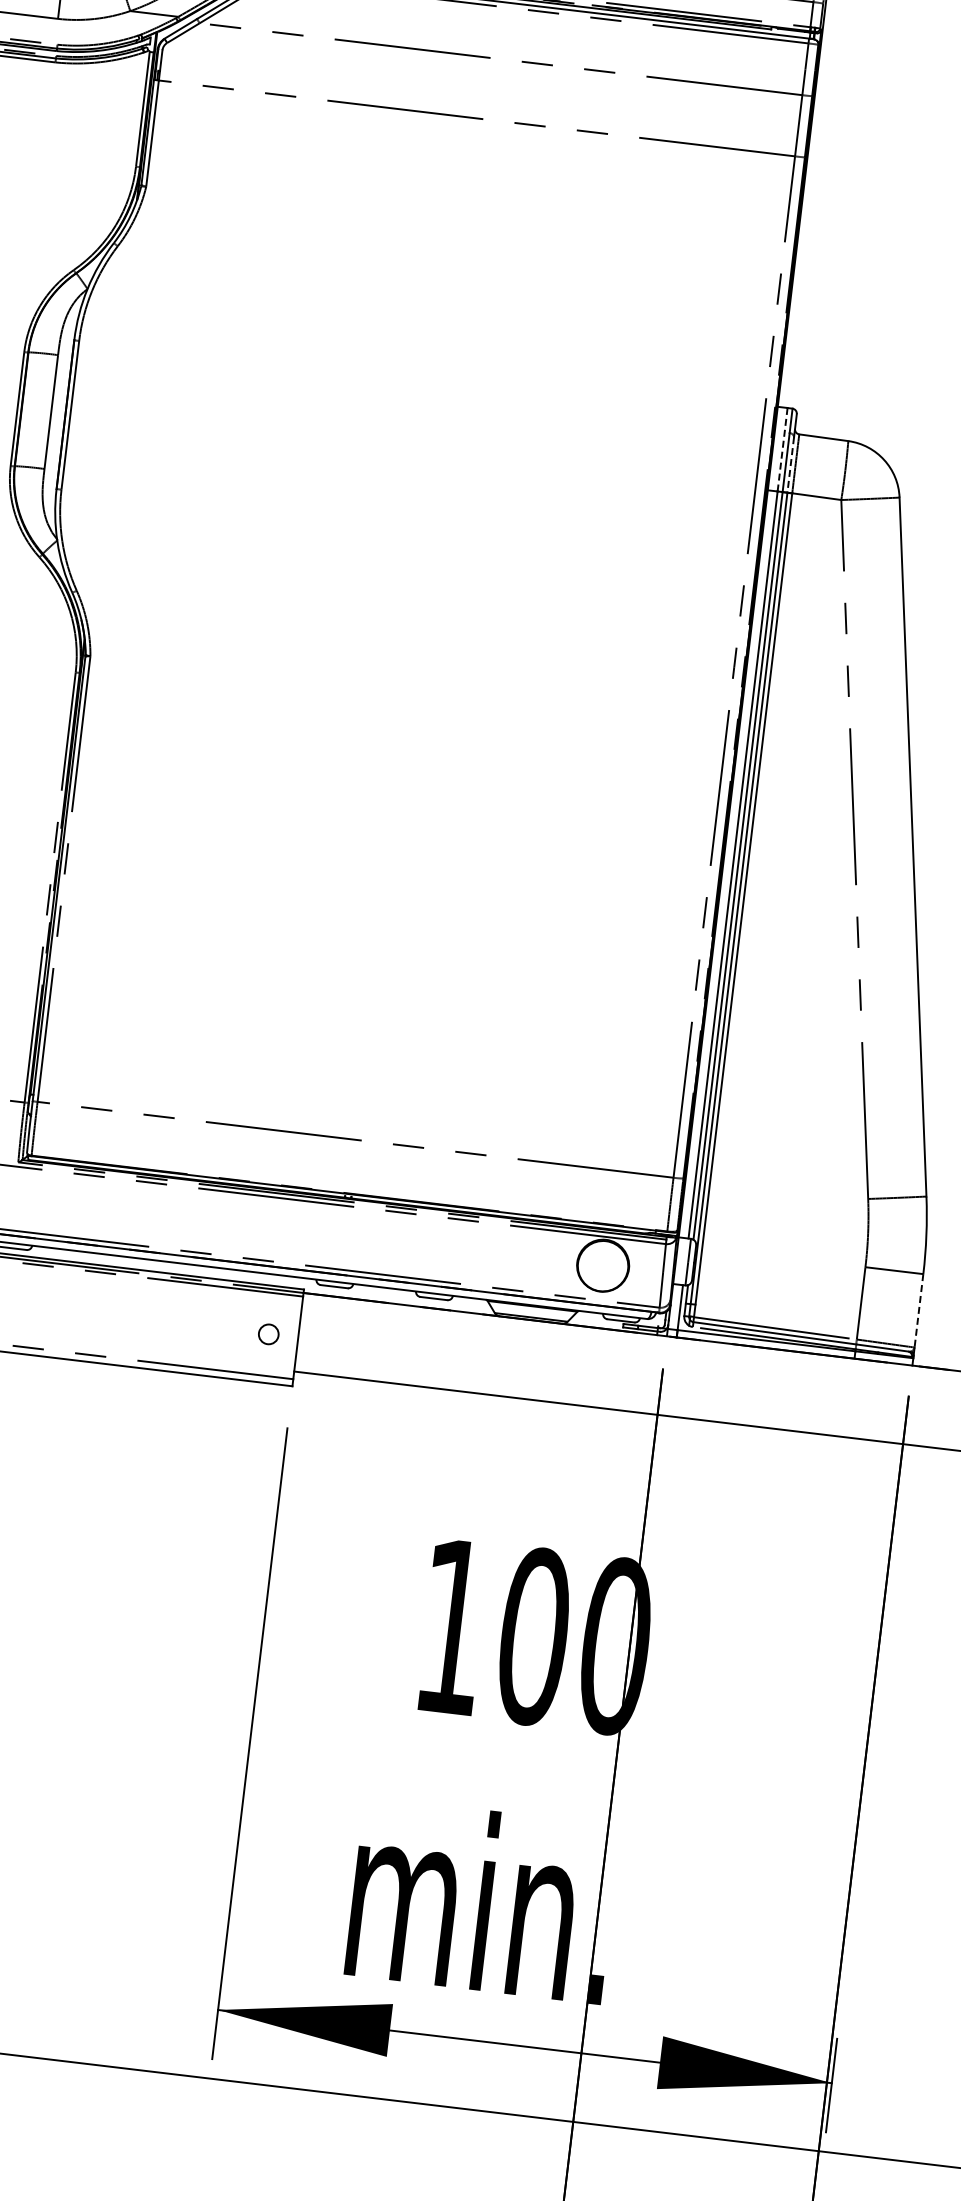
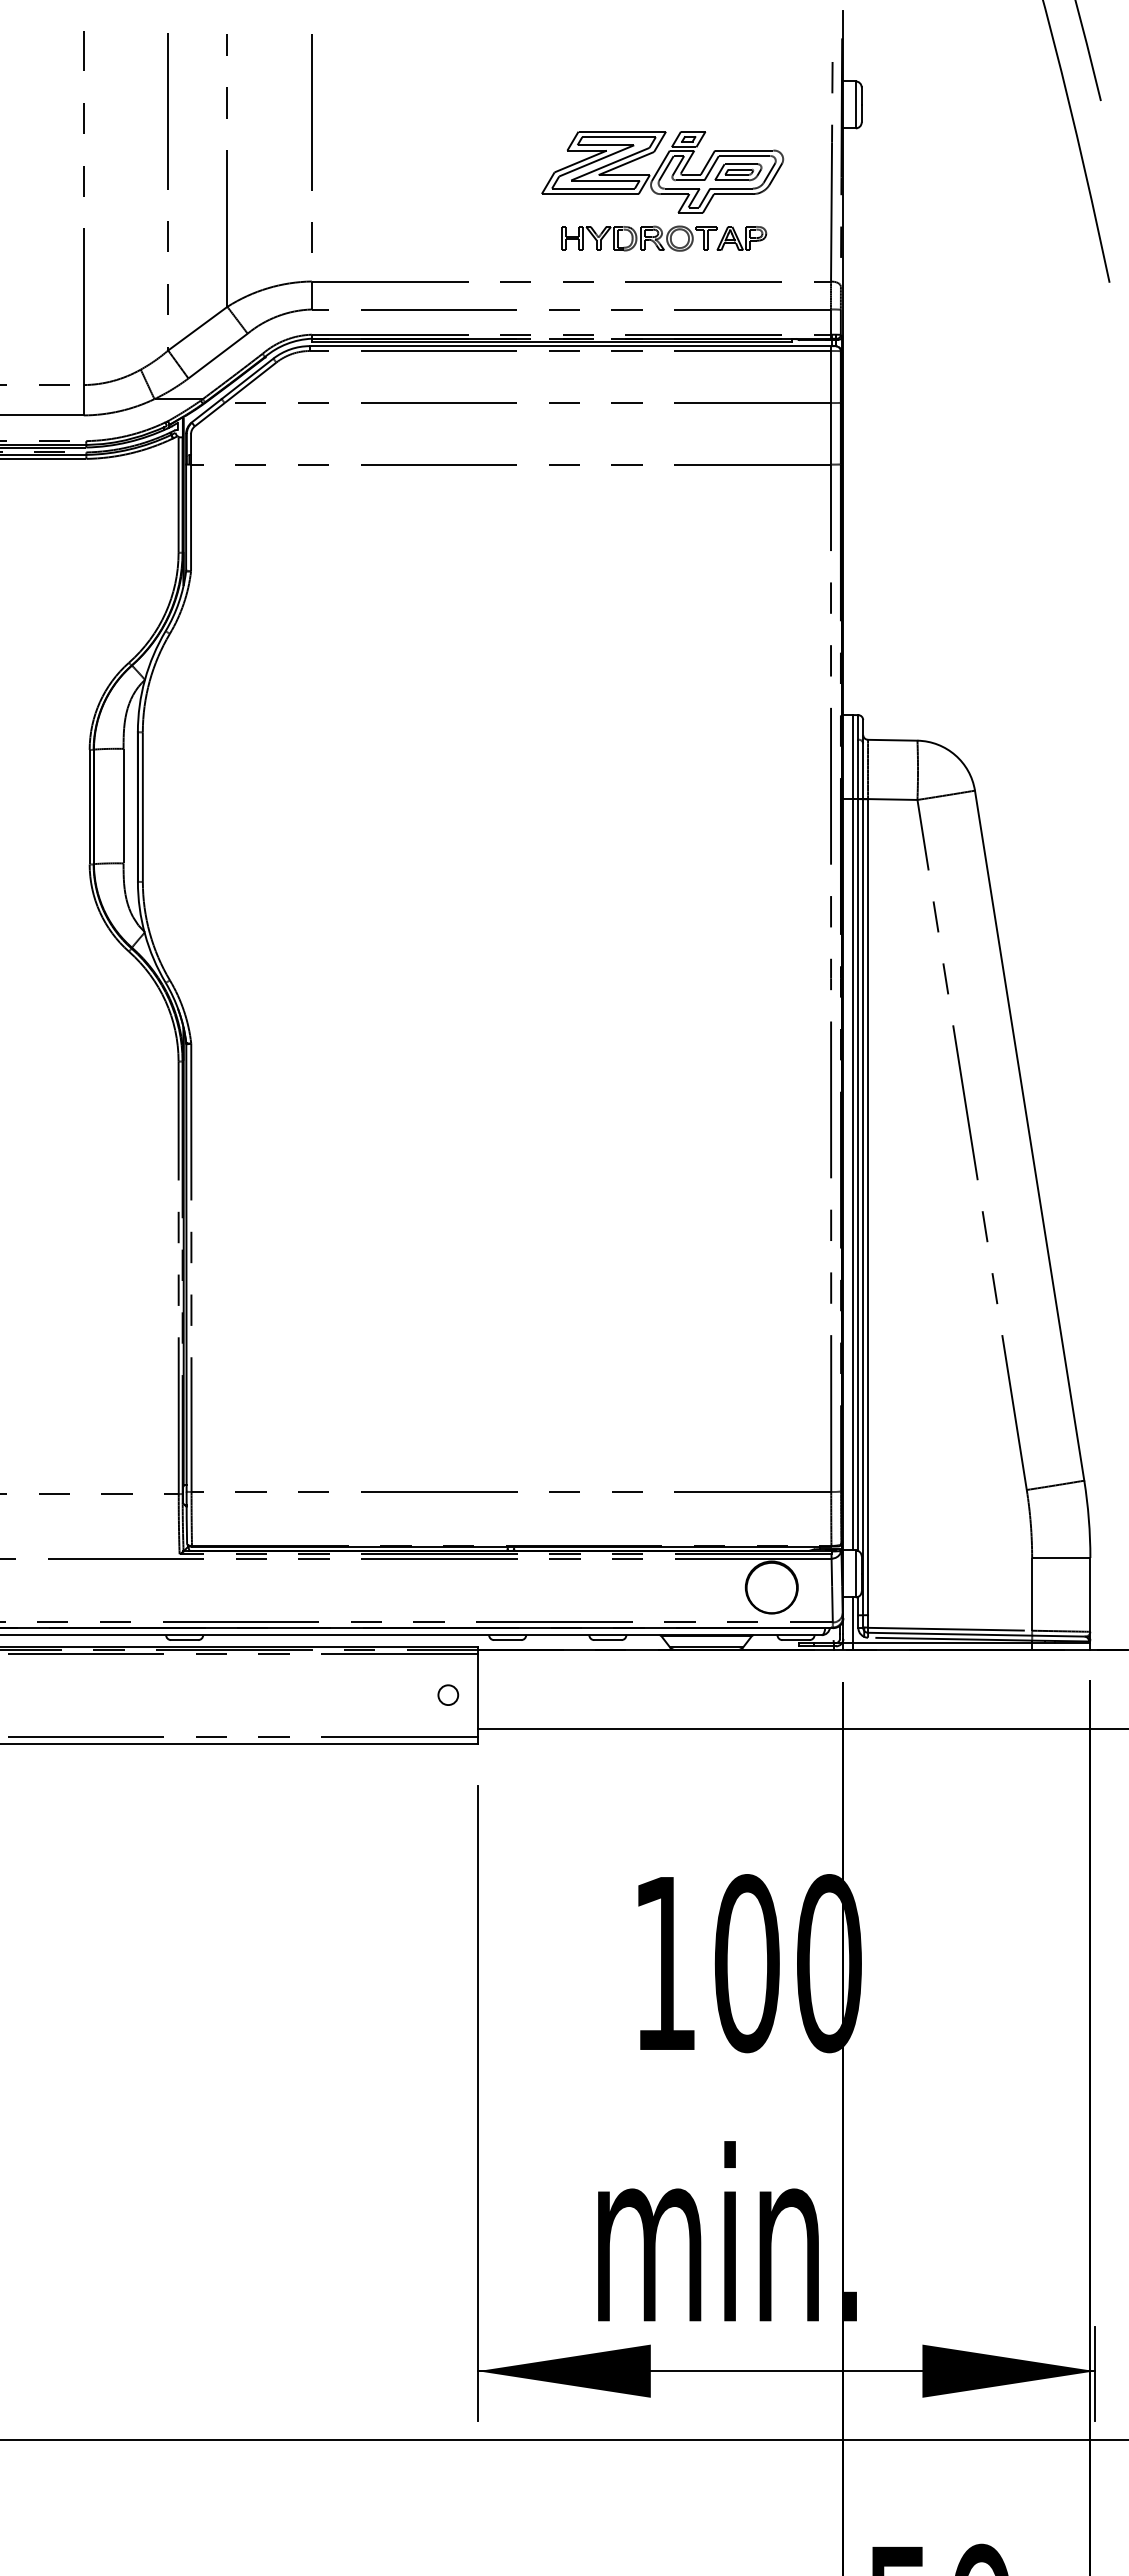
line: (782, 450) -> (853, 757), dashed -> solid
line: (791, 465) -> (863, 771), dashed -> solid
line: (919, 1310) -> (1090, 1594), dashed -> solid

